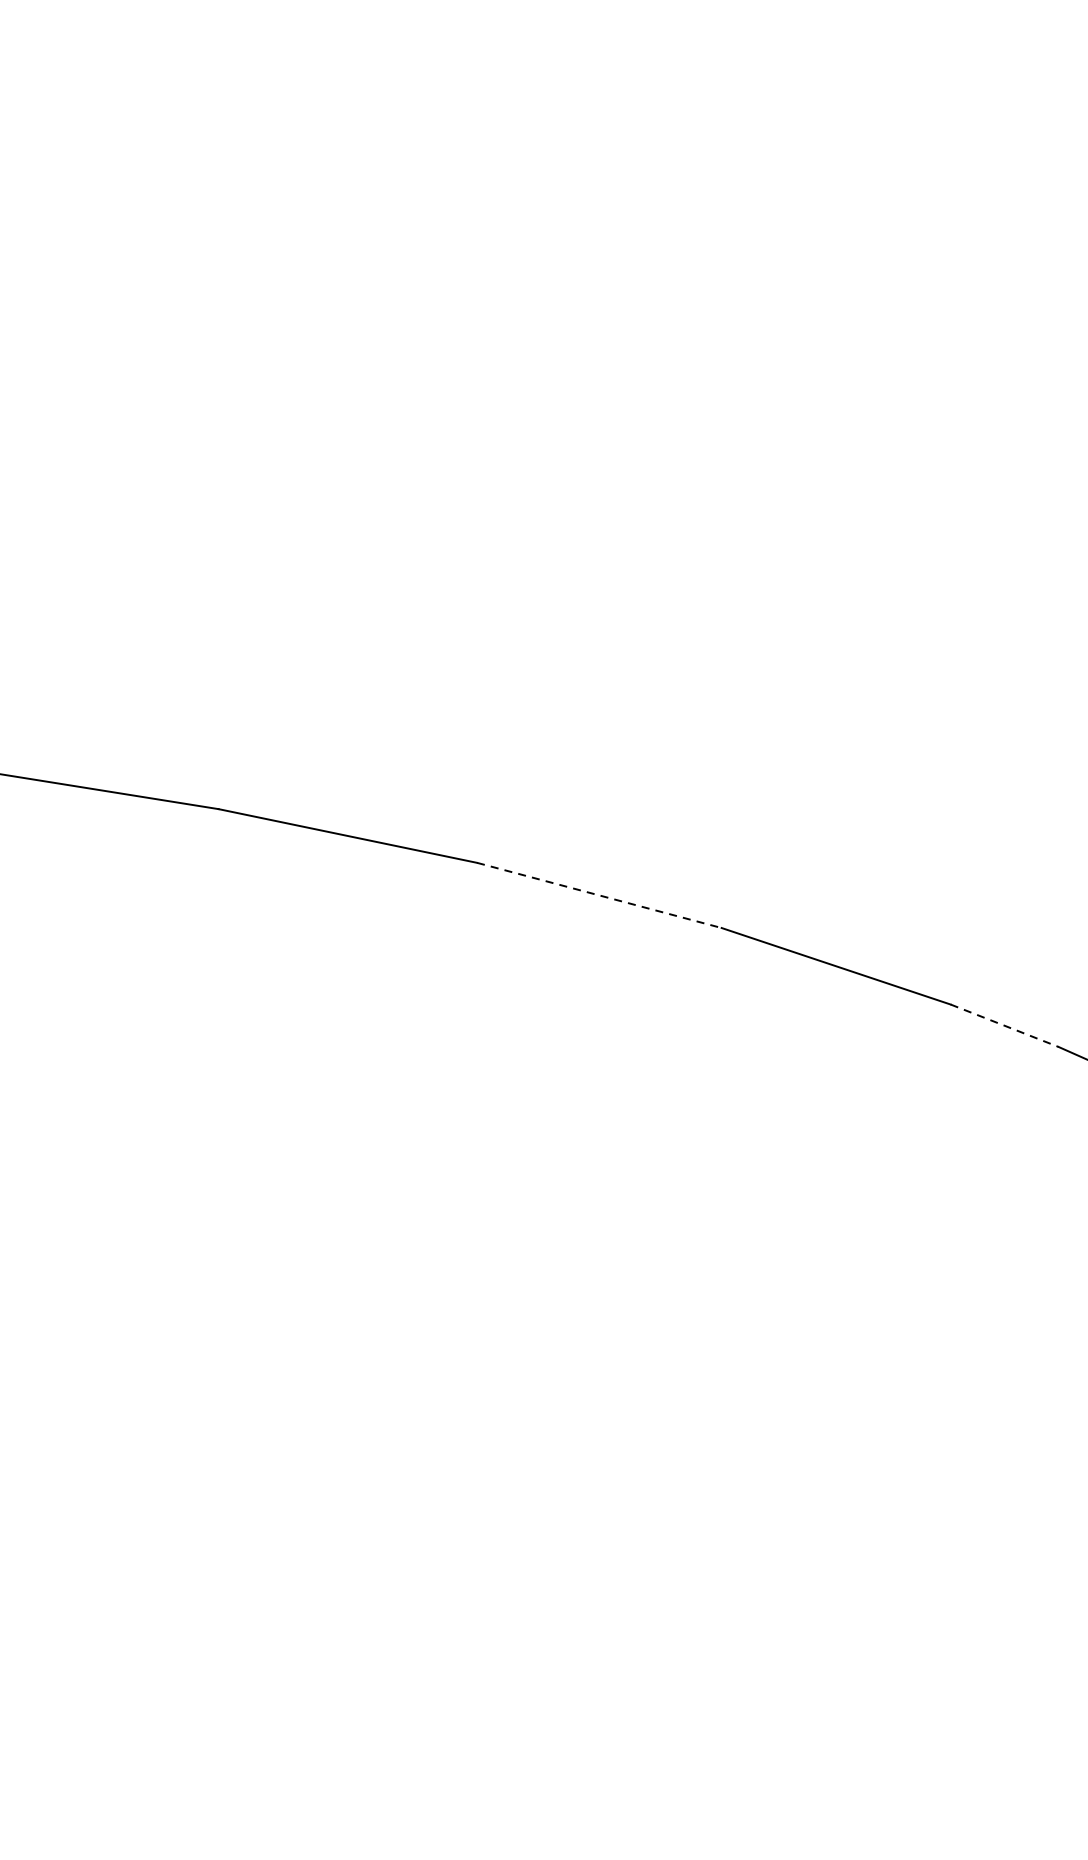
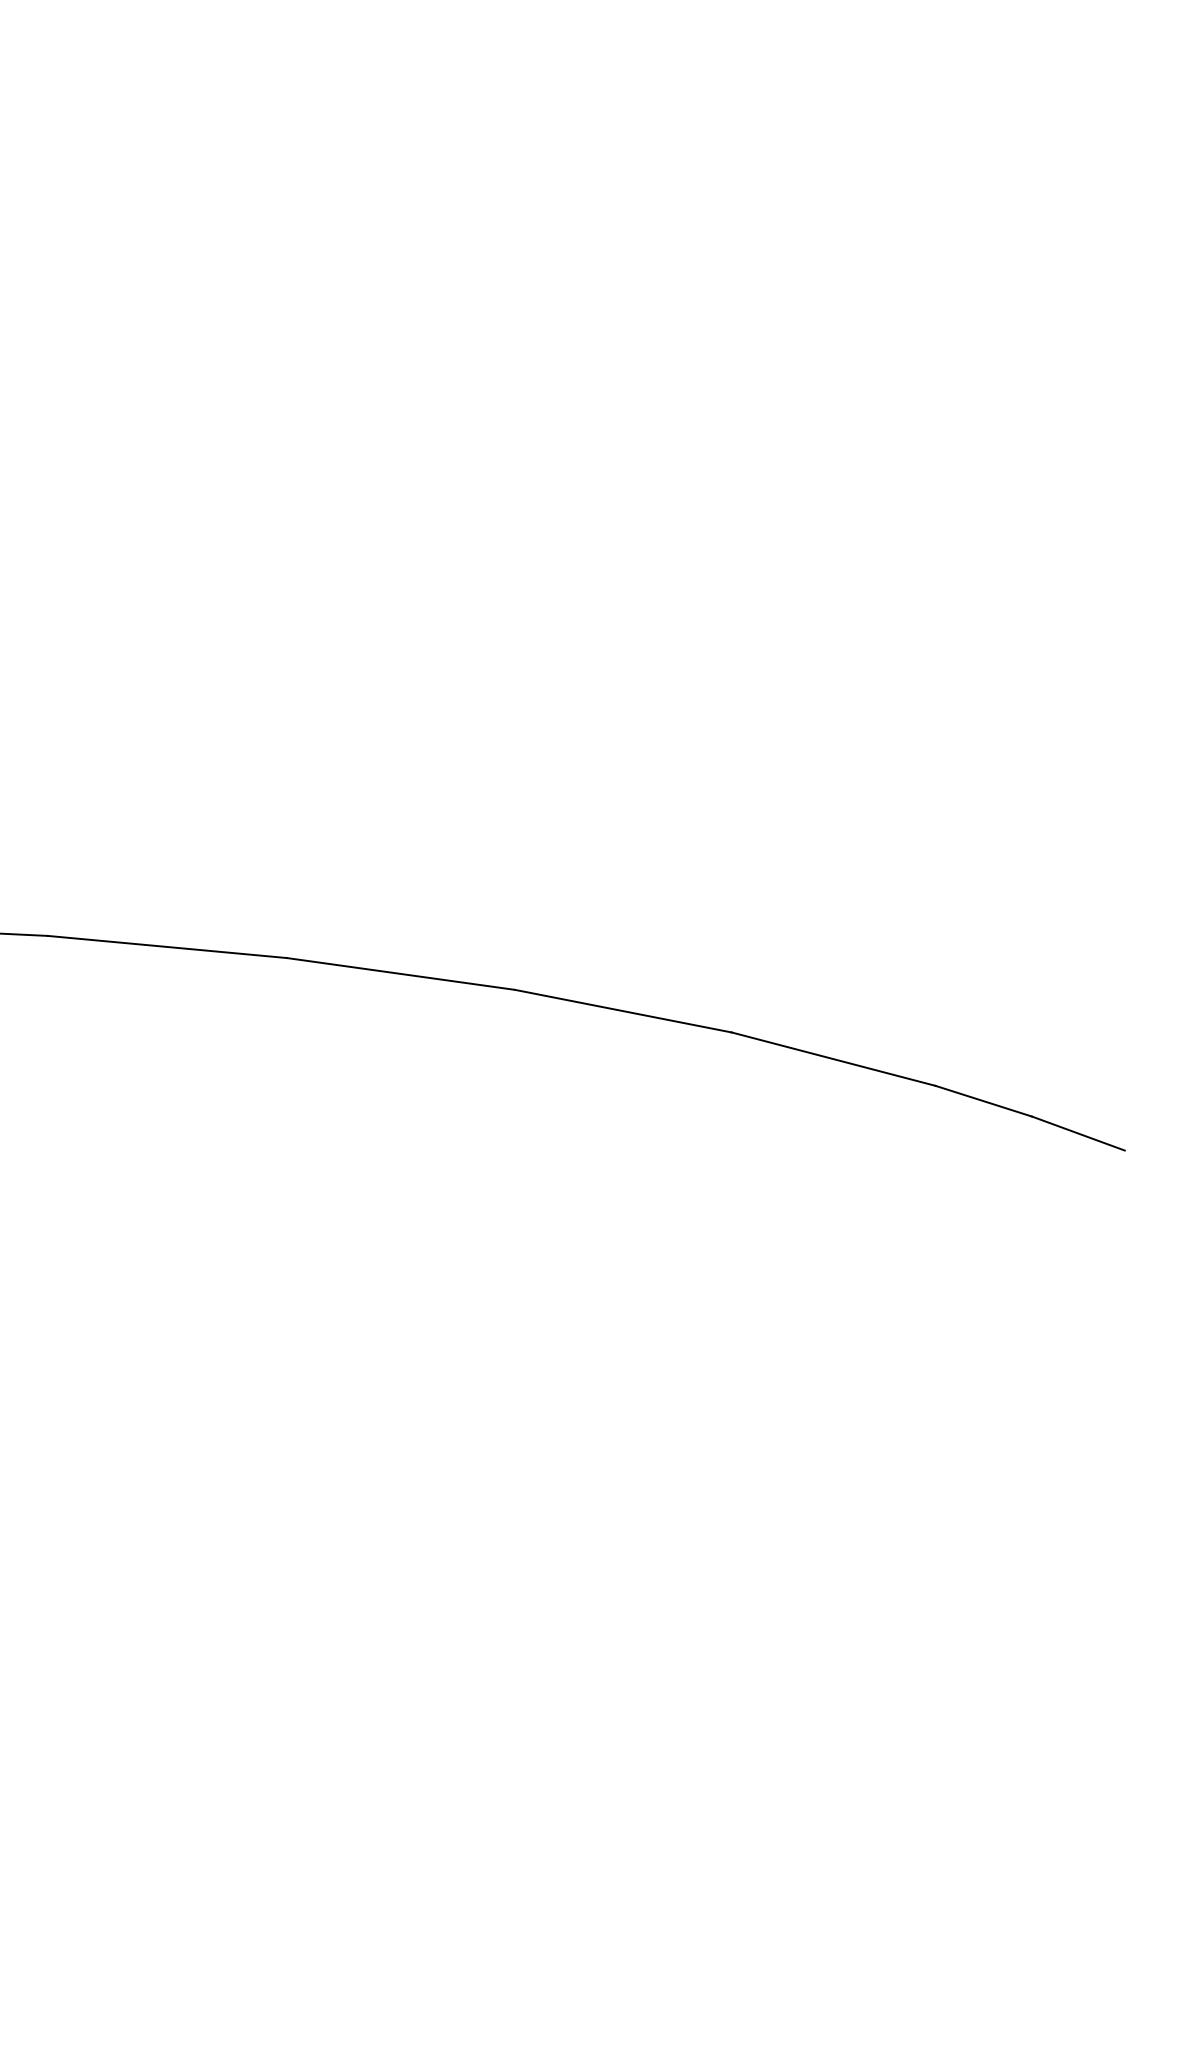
line: (599, 895) -> (623, 1011), dashed -> solid
line: (1004, 1026) -> (983, 1101), dashed -> solid

